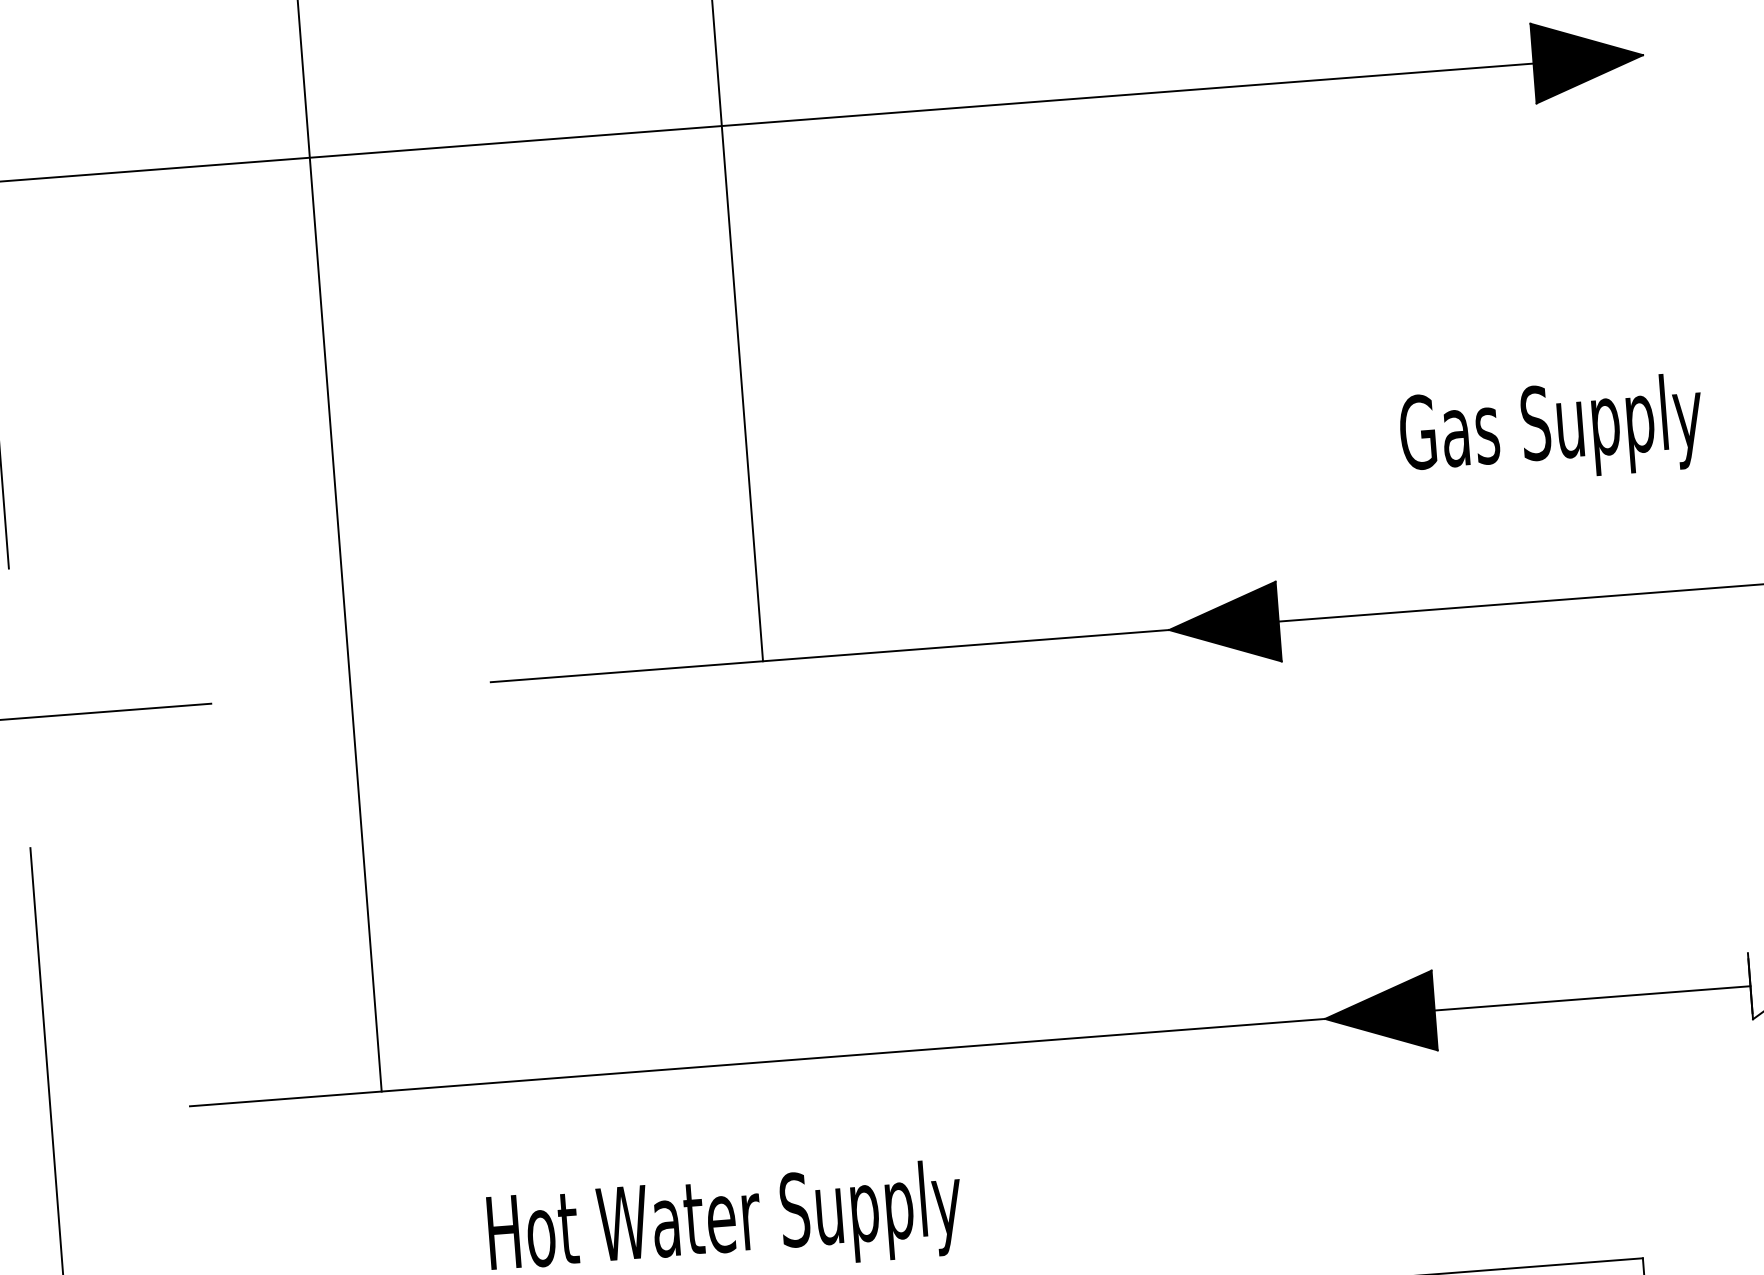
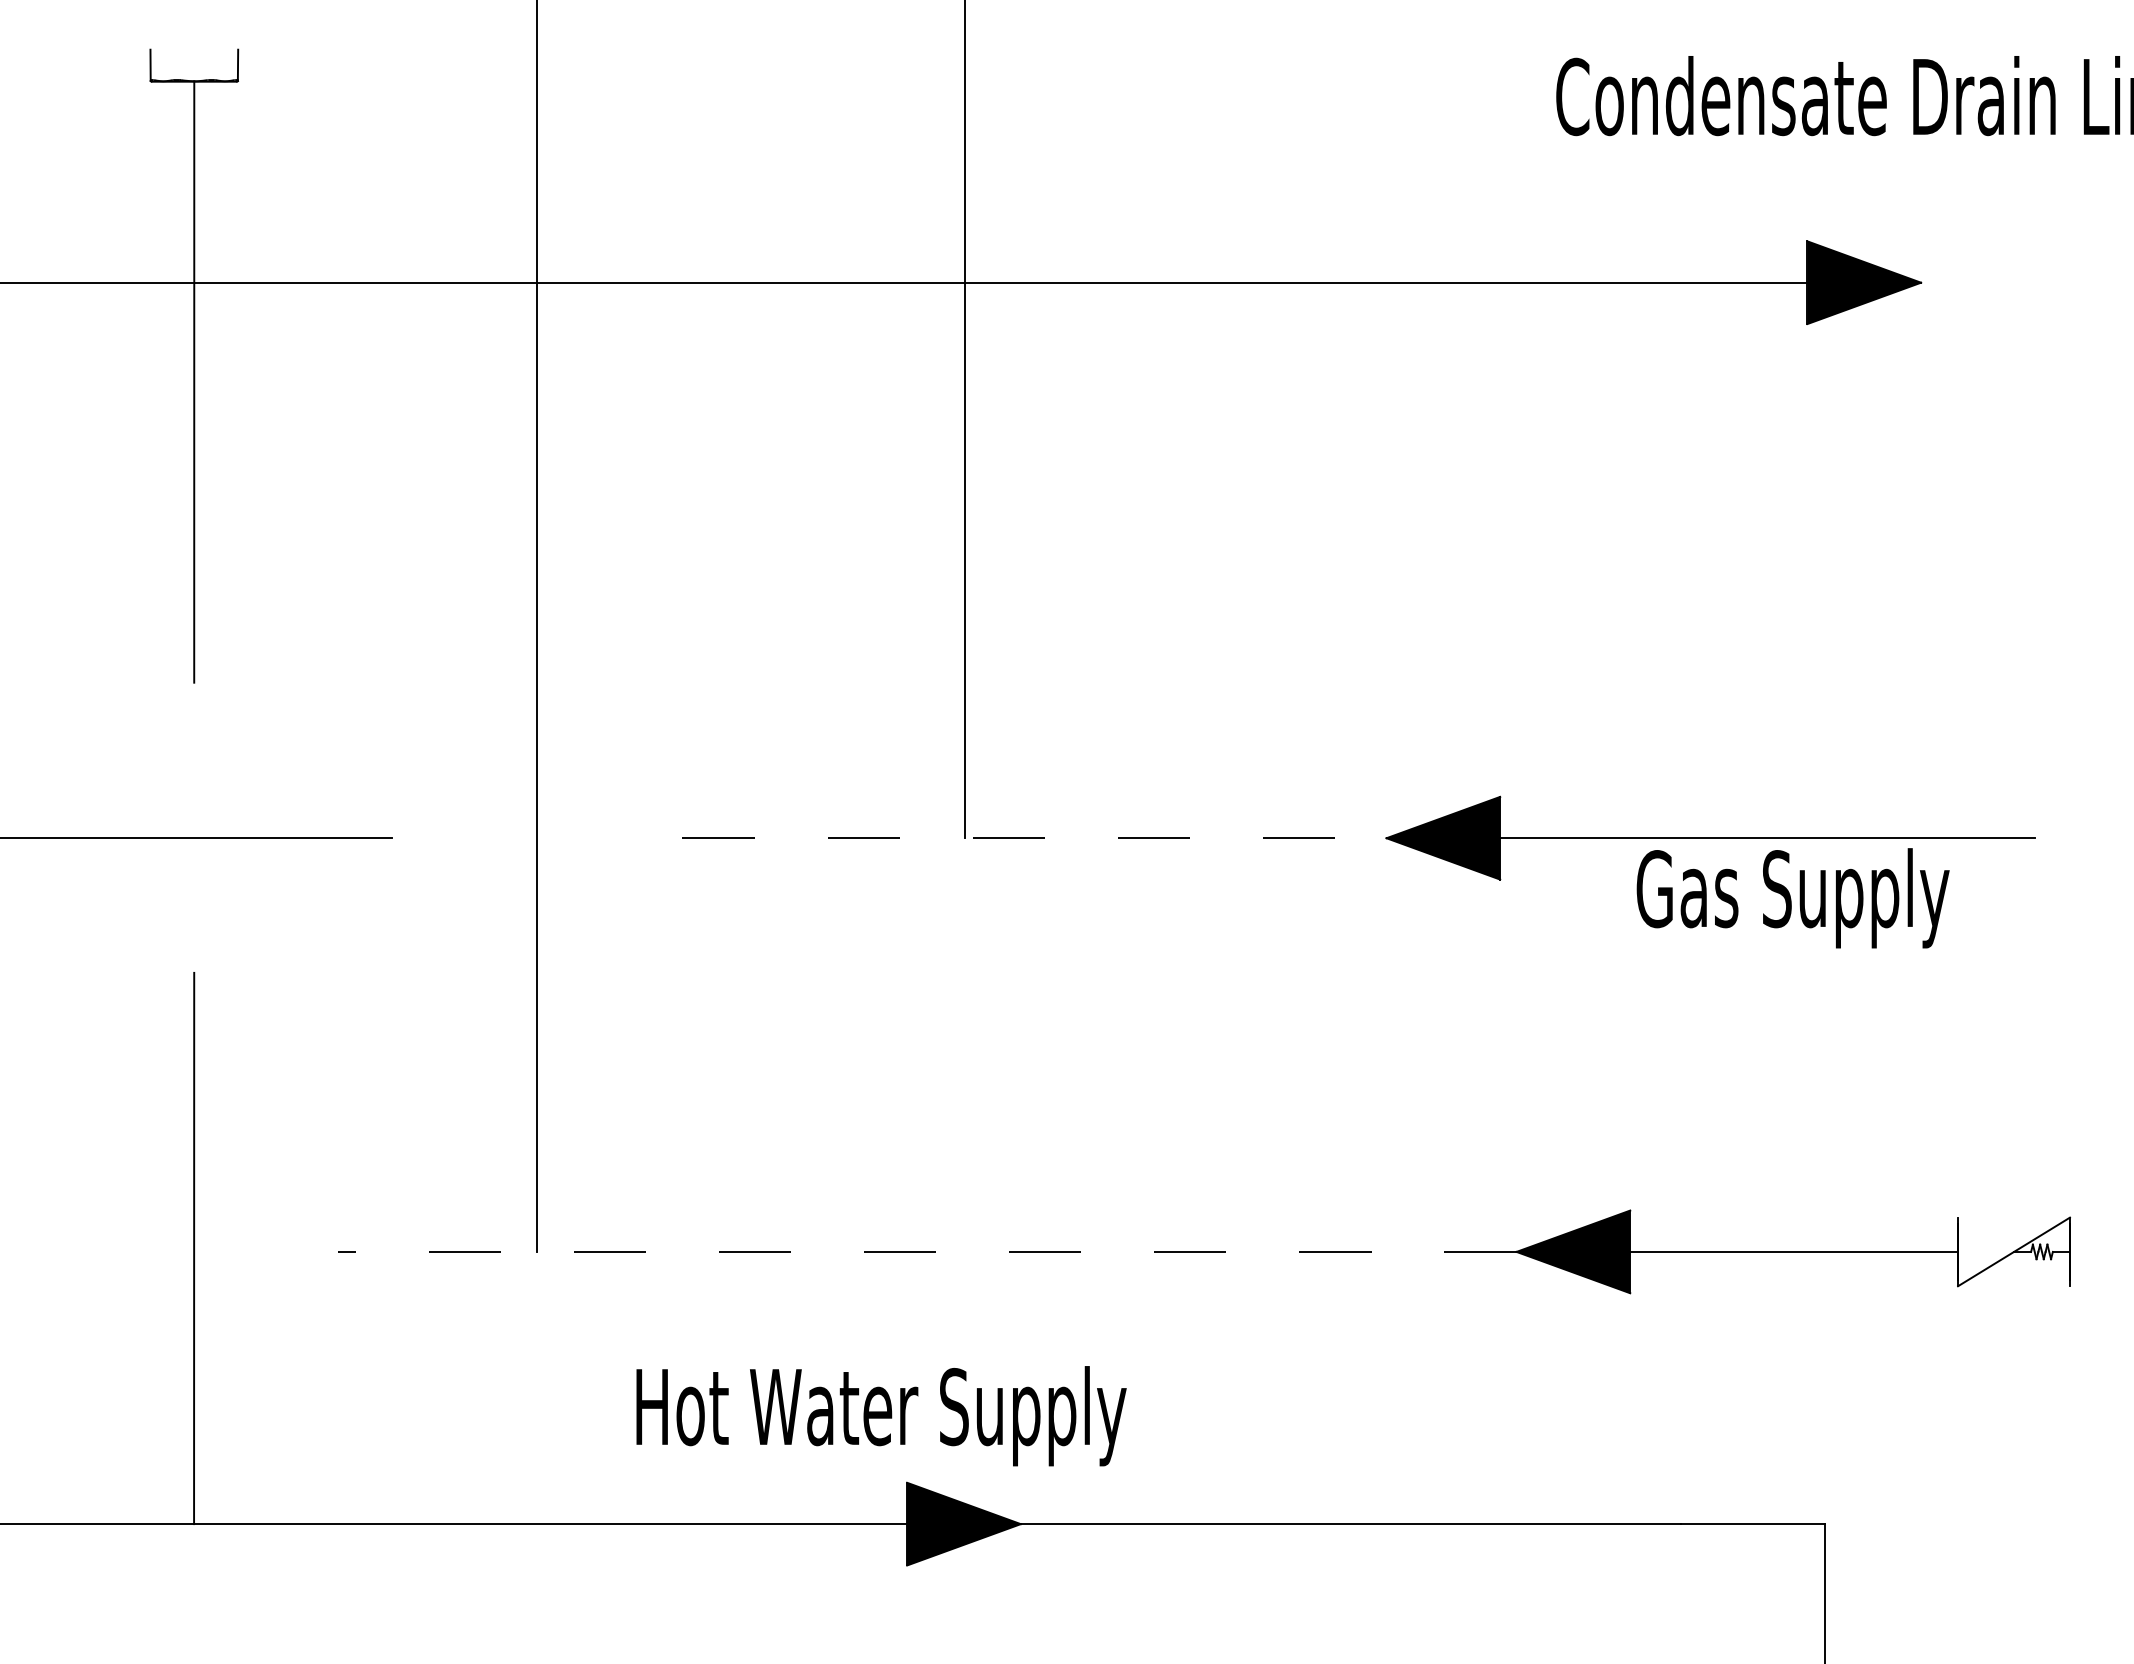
text: (1551, 431) -> (1792, 898), moved
line: (830, 656) -> (1035, 838), solid -> dashed
line: (757, 1062) -> (927, 1251), solid -> dashed

